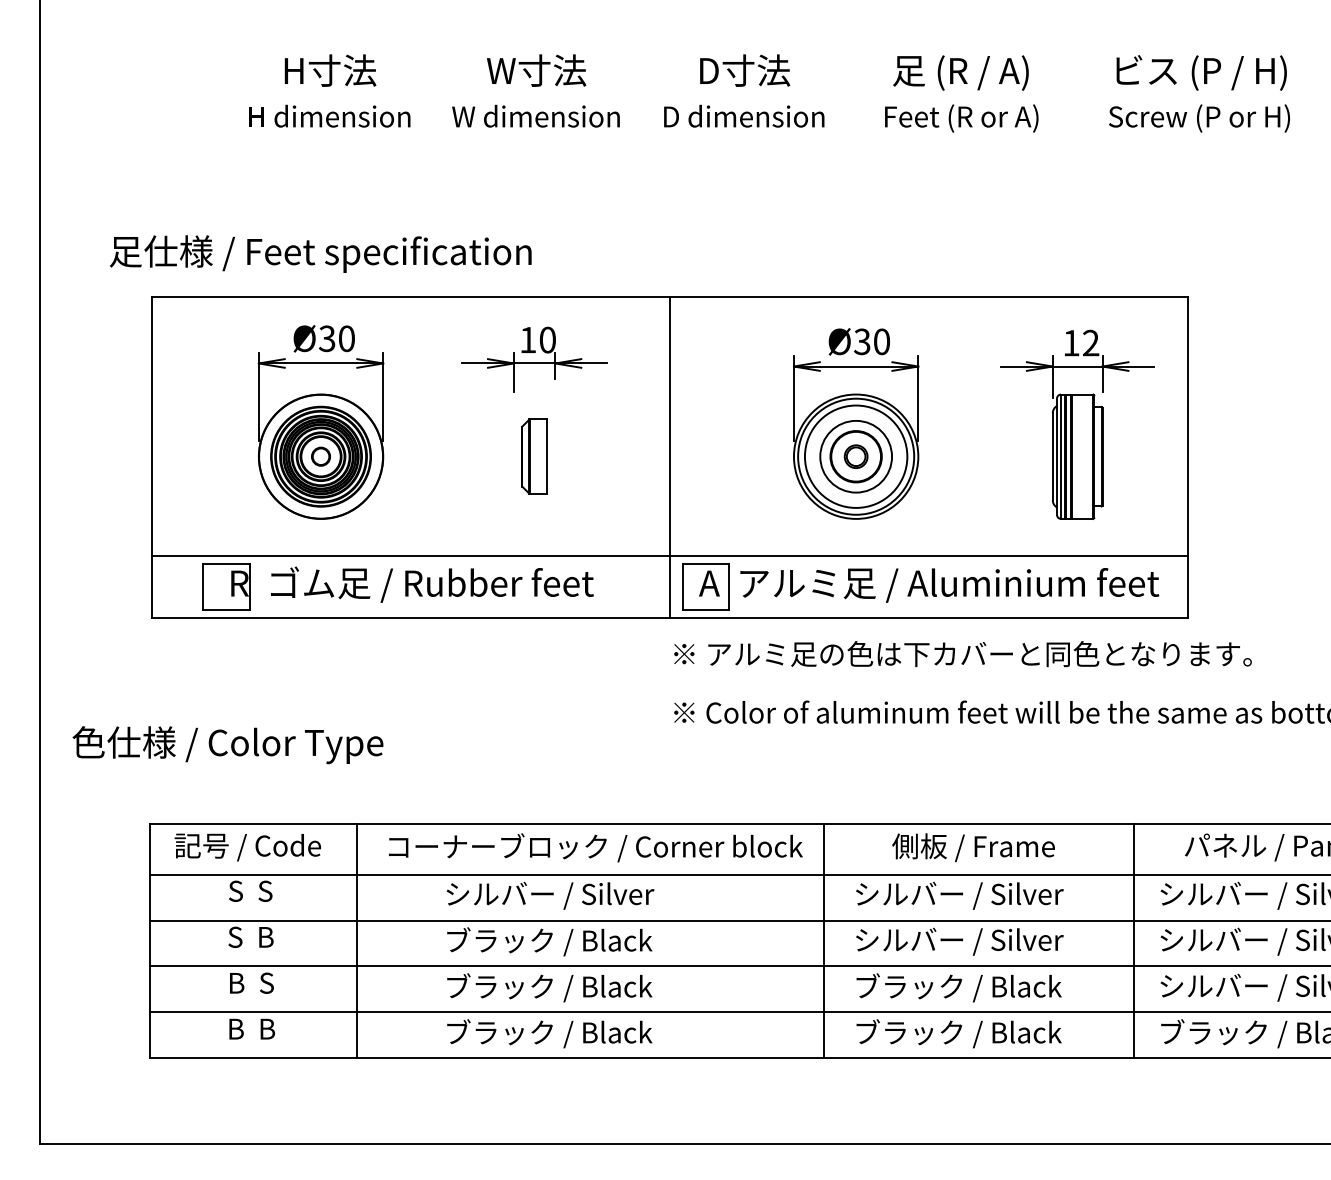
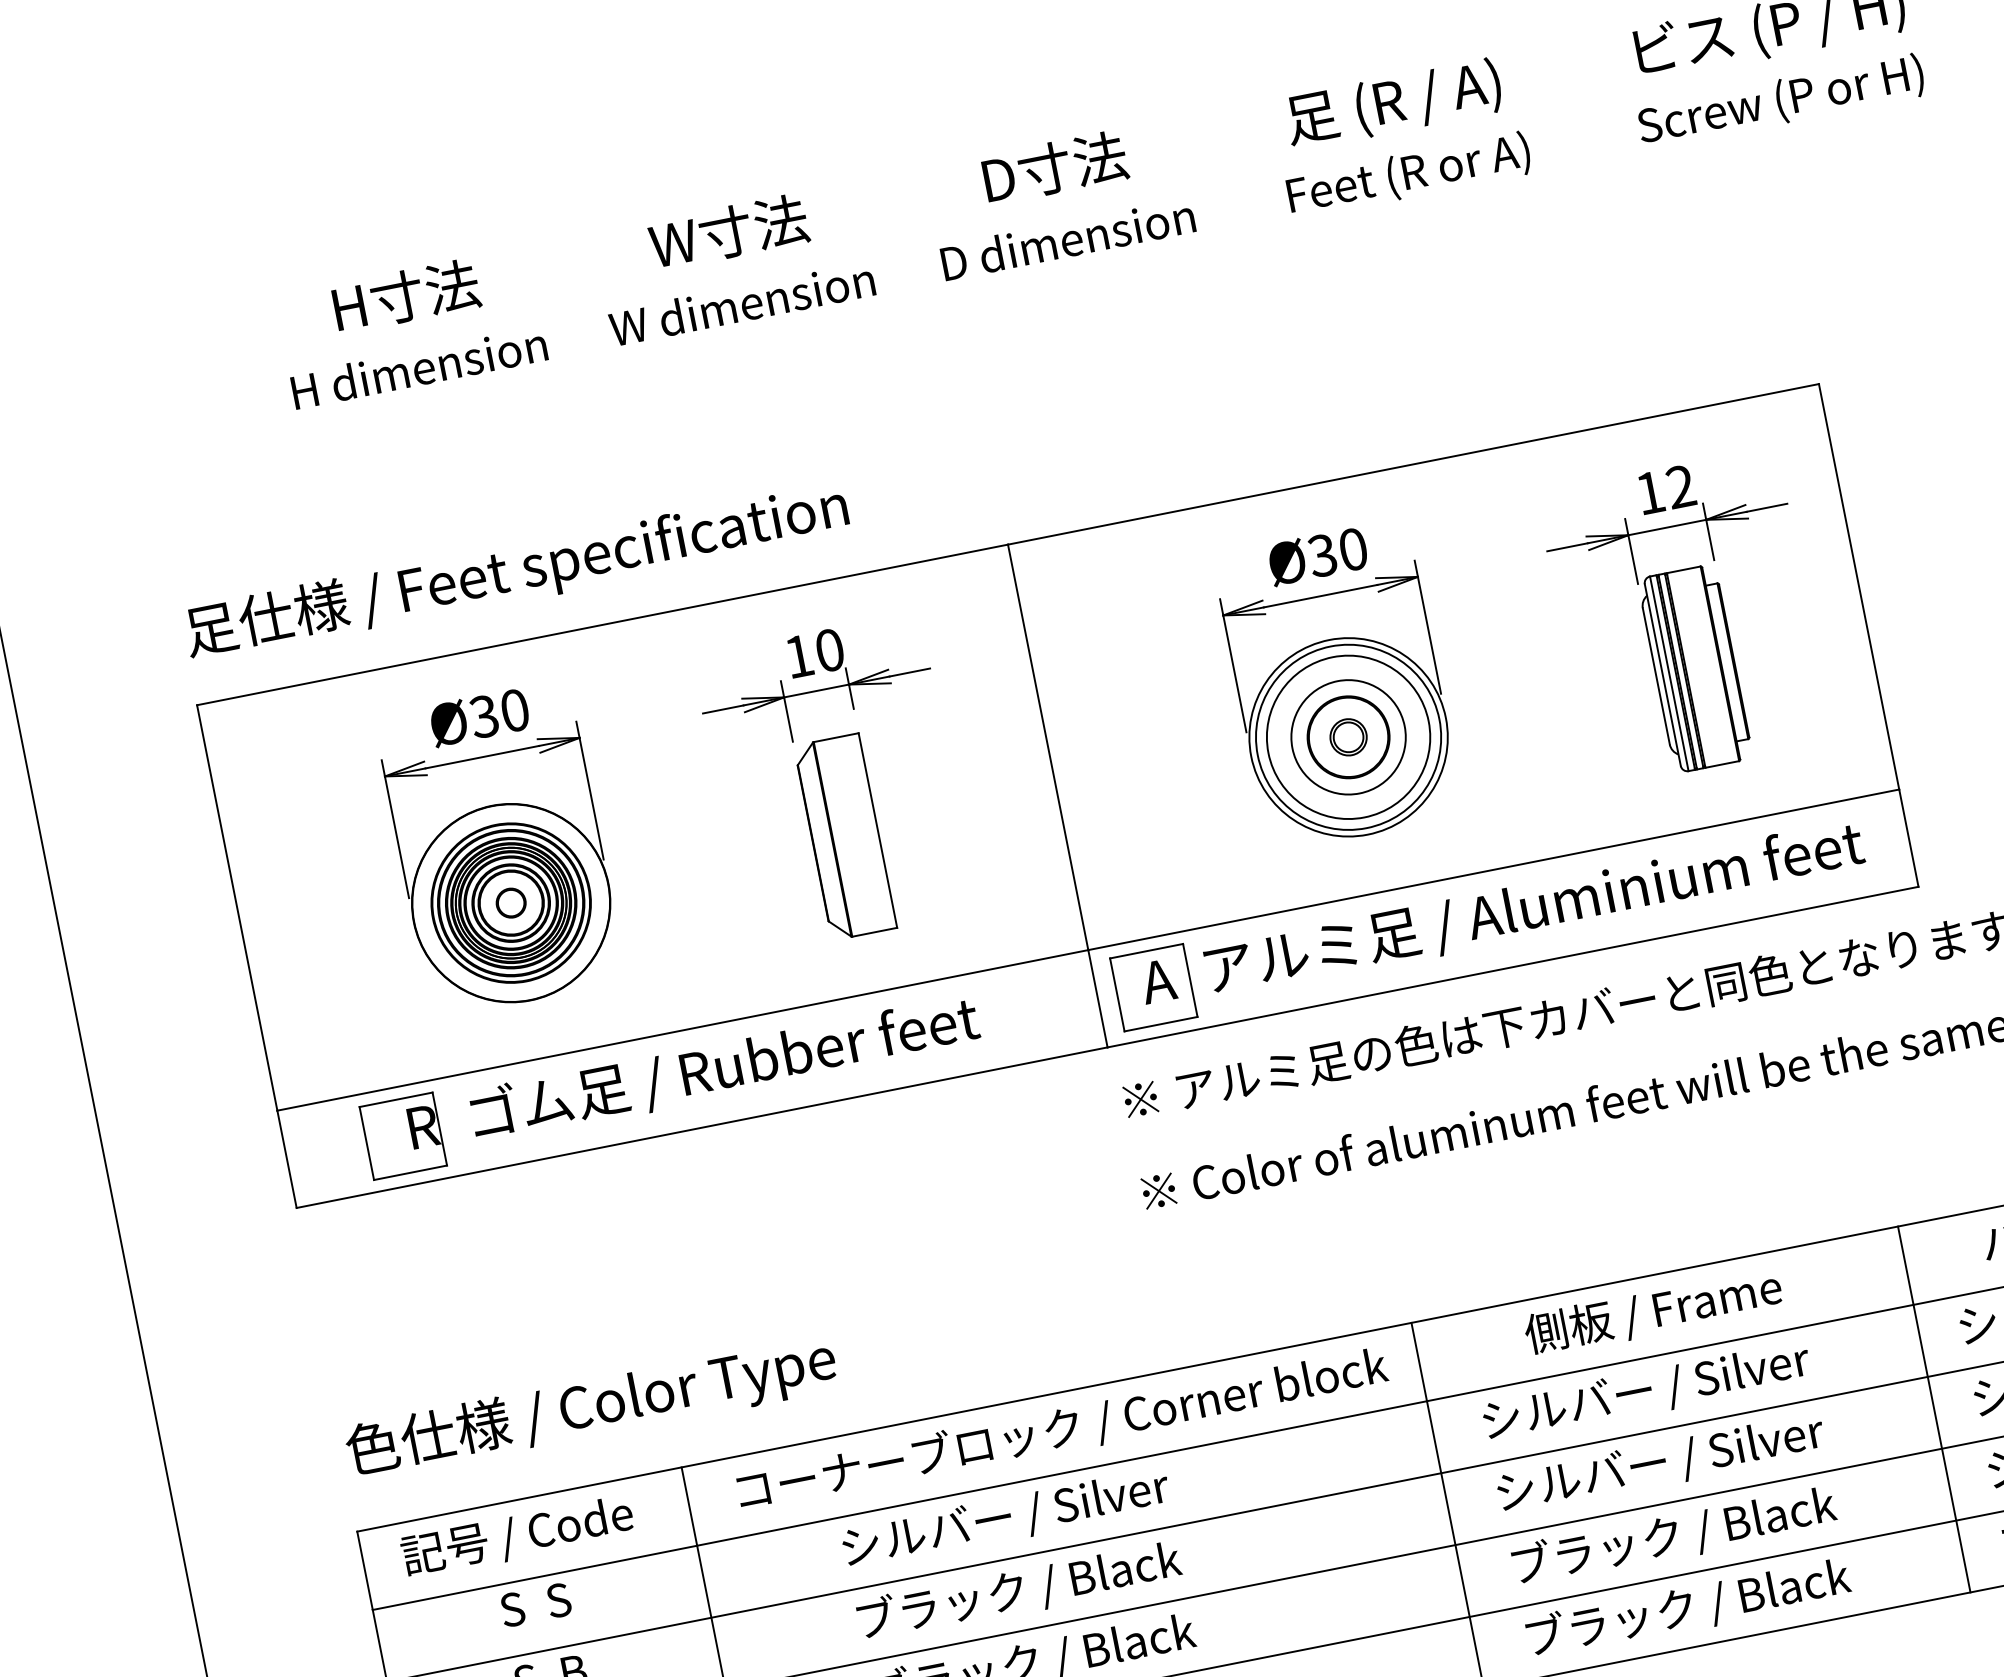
text: (320, 253) -> (516, 571), moved
part: (534, 456) -> (845, 836), size x1.67
text: (227, 745) -> (590, 1408), moved

